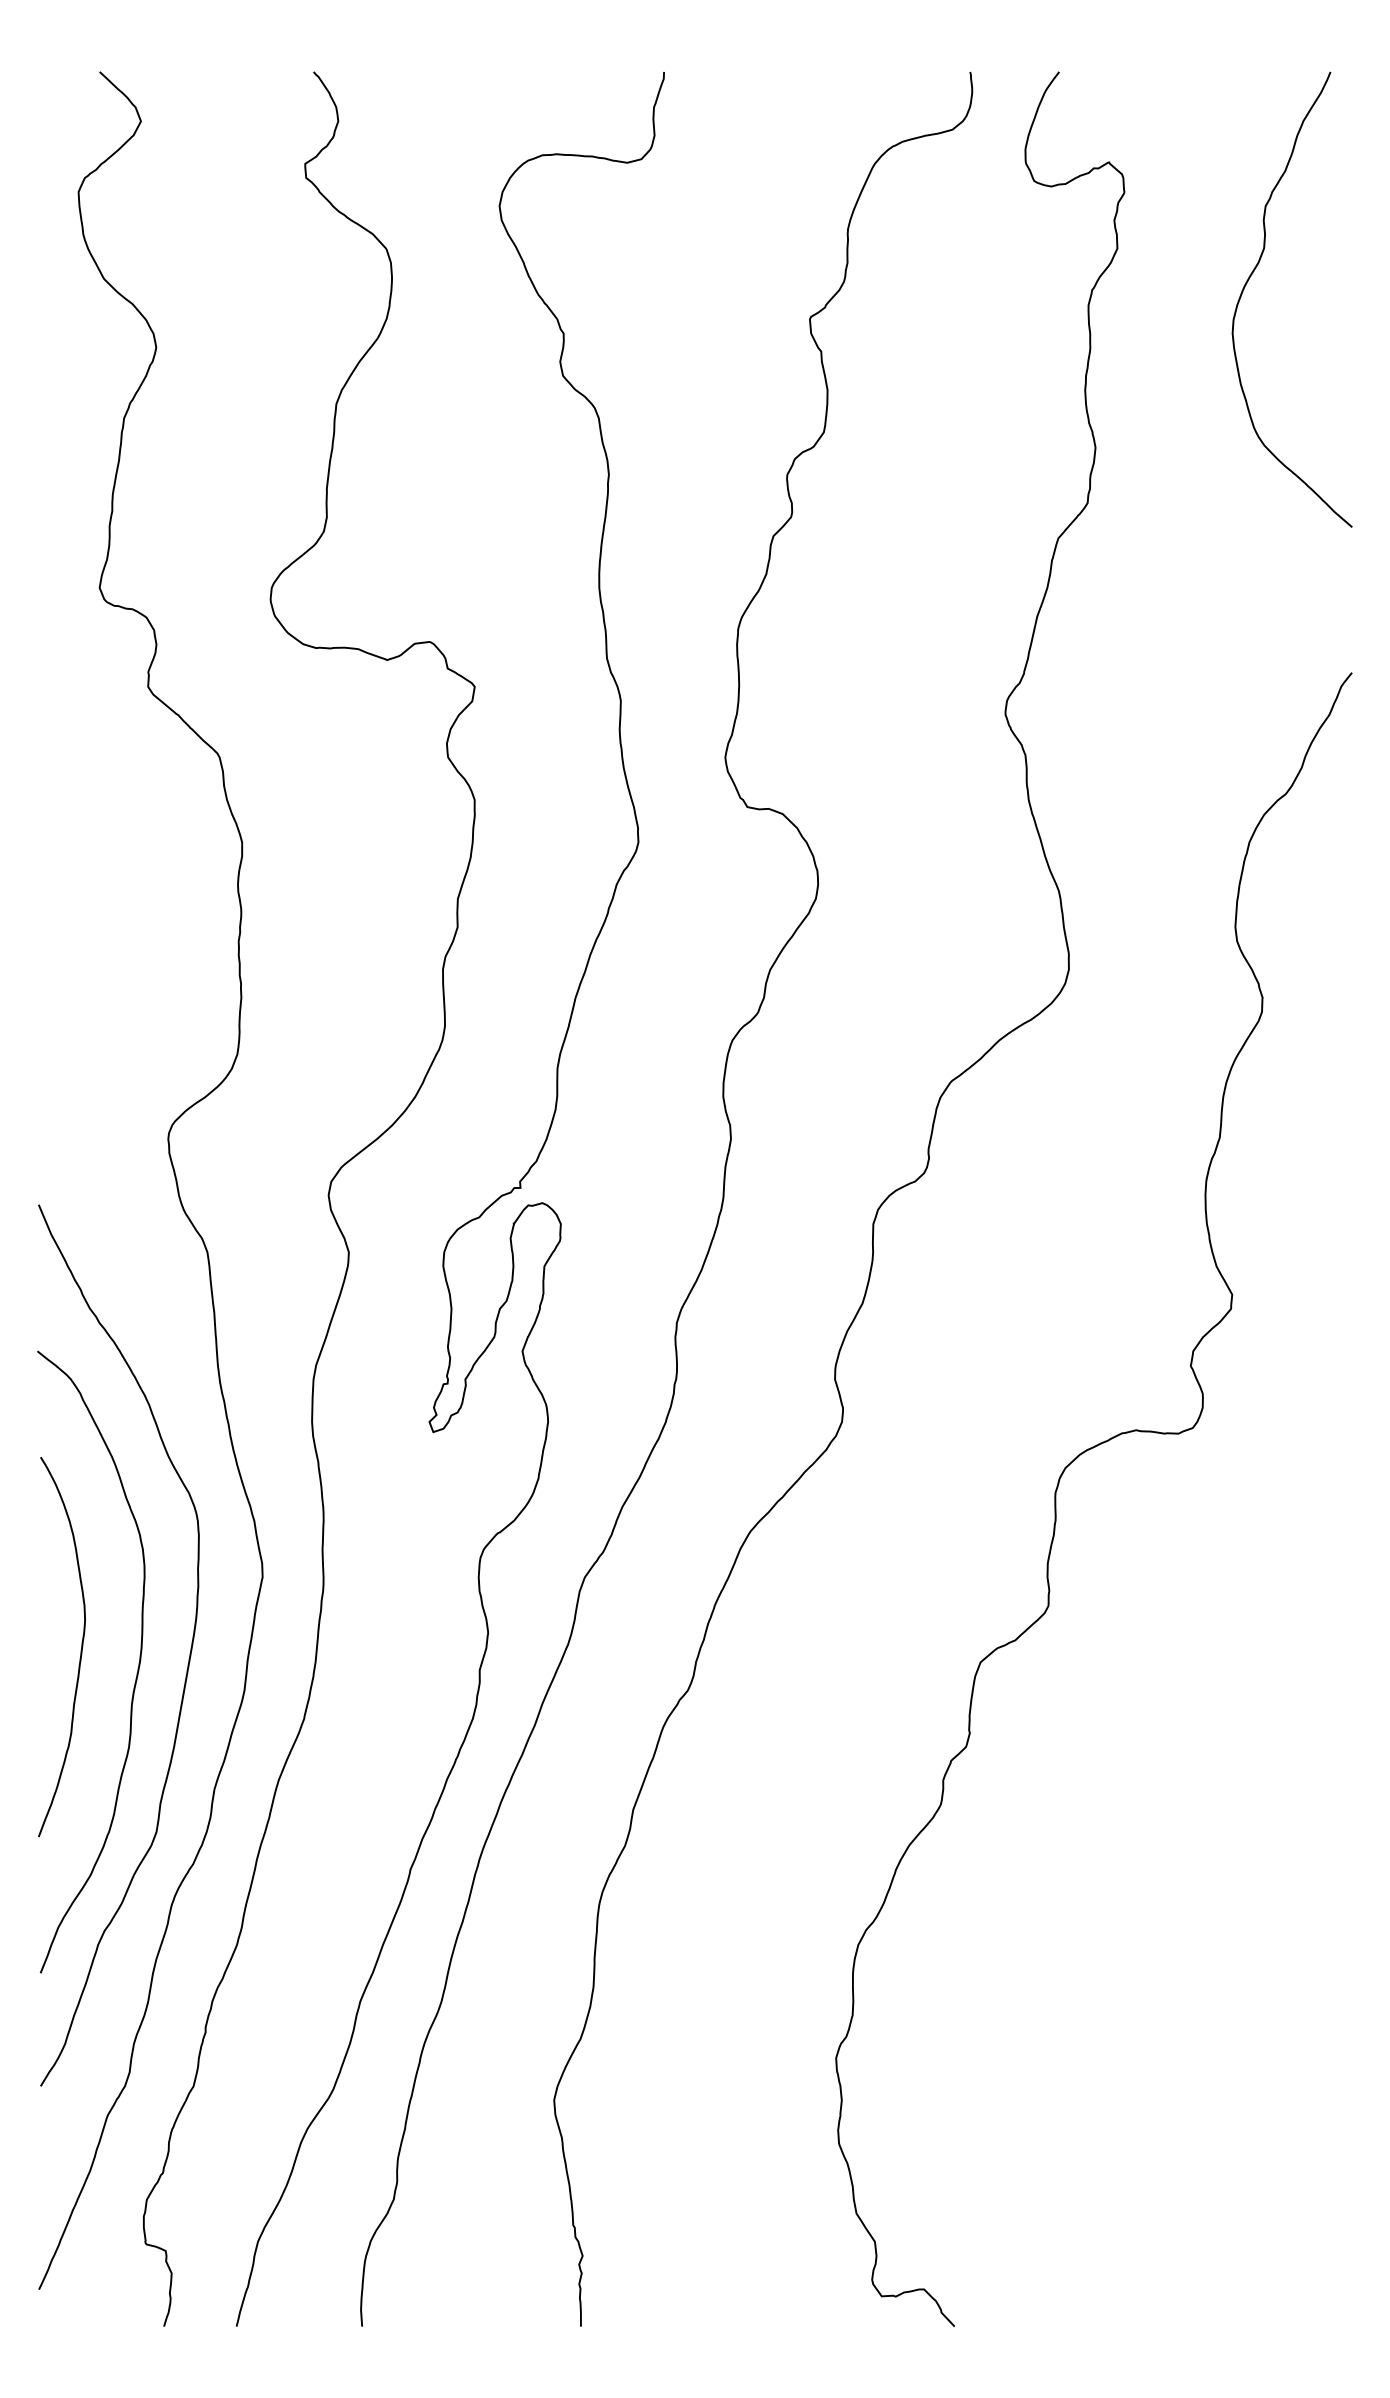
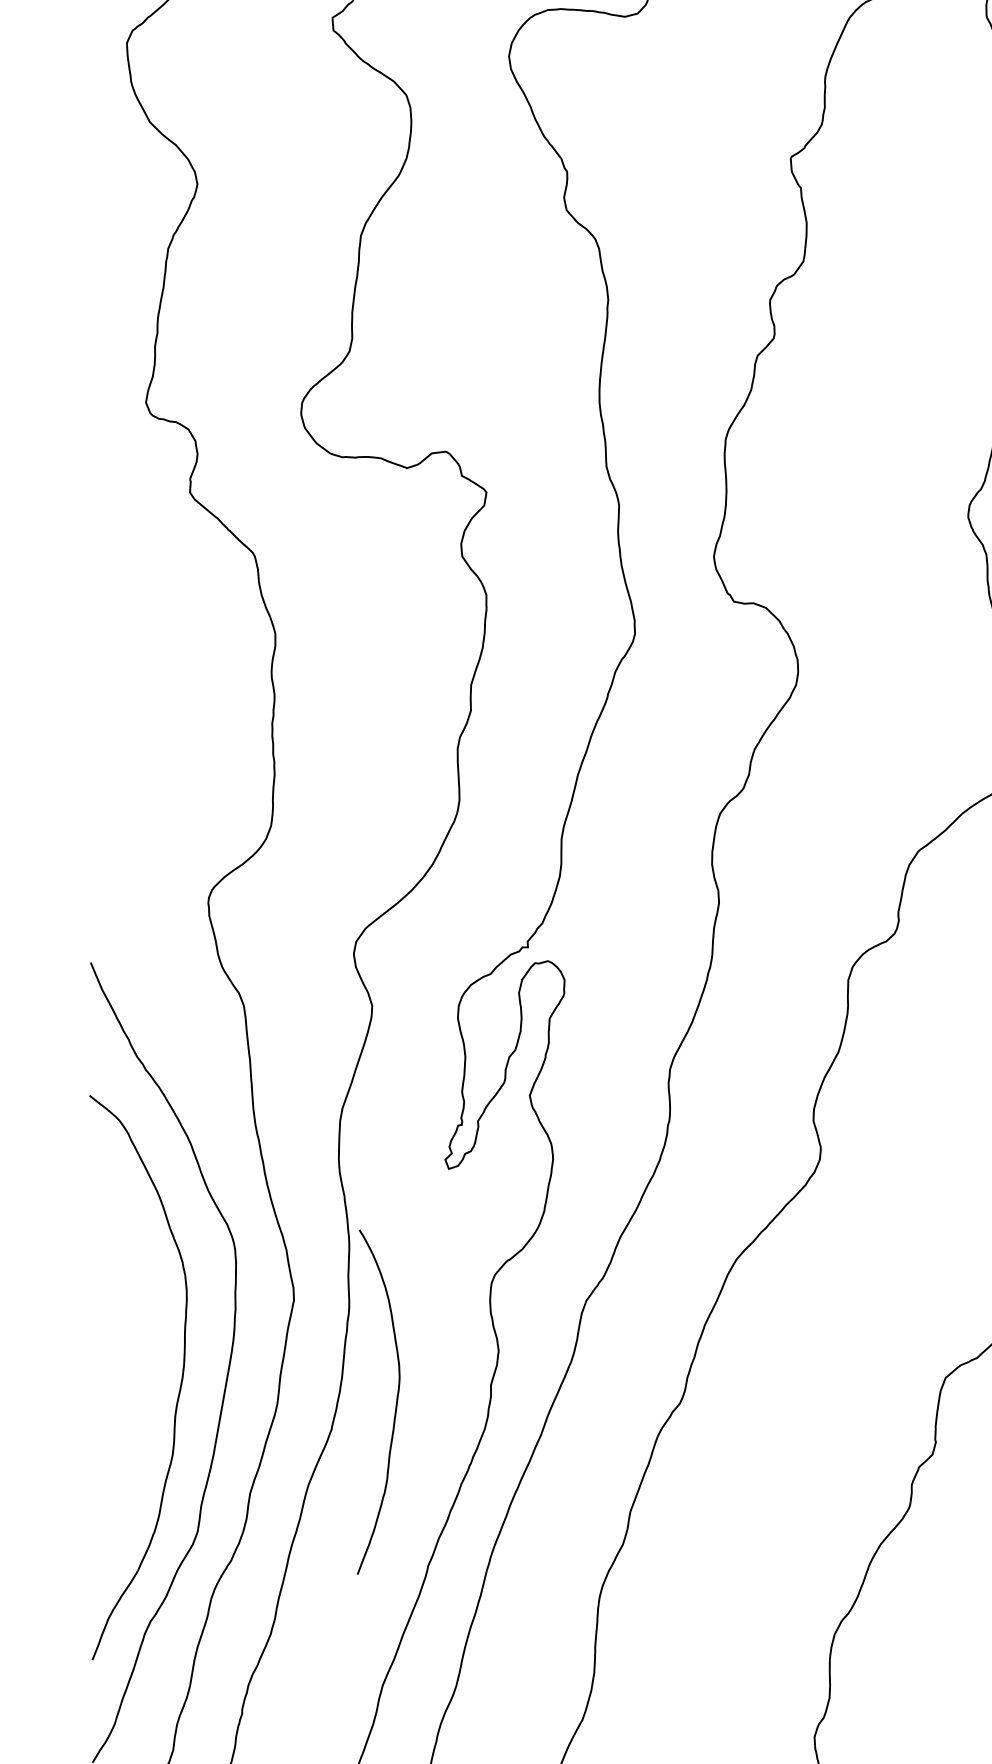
curve: (80, 1650) -> (395, 1405), moved

